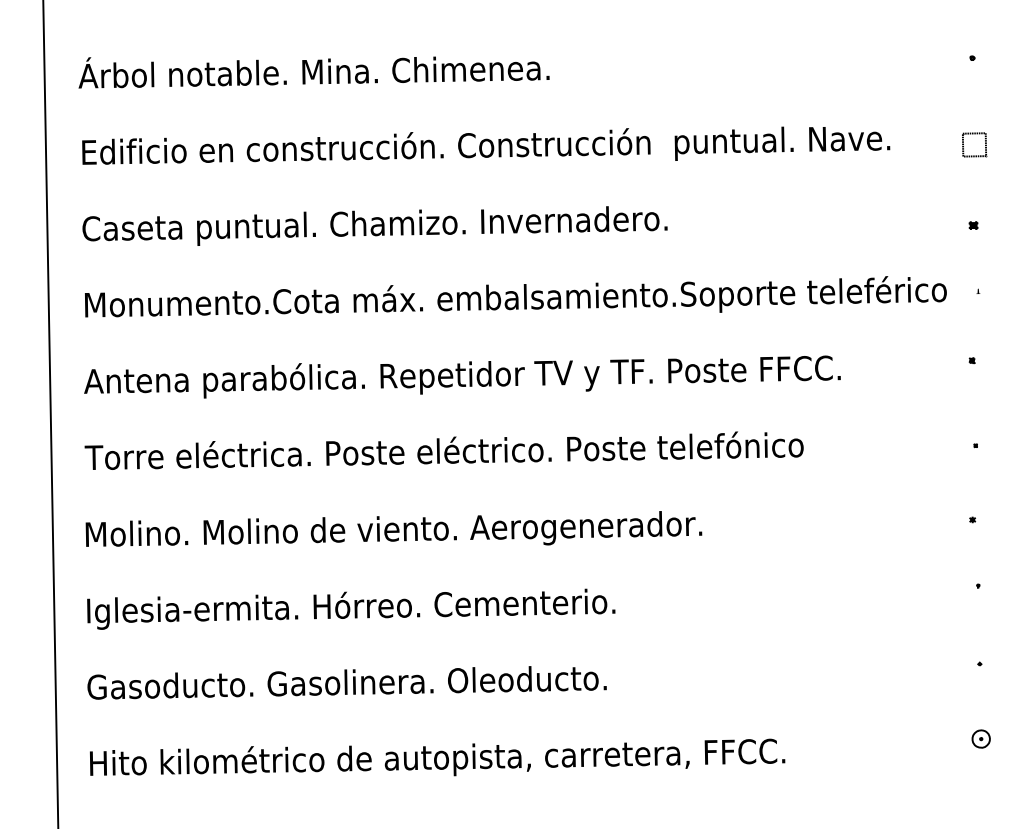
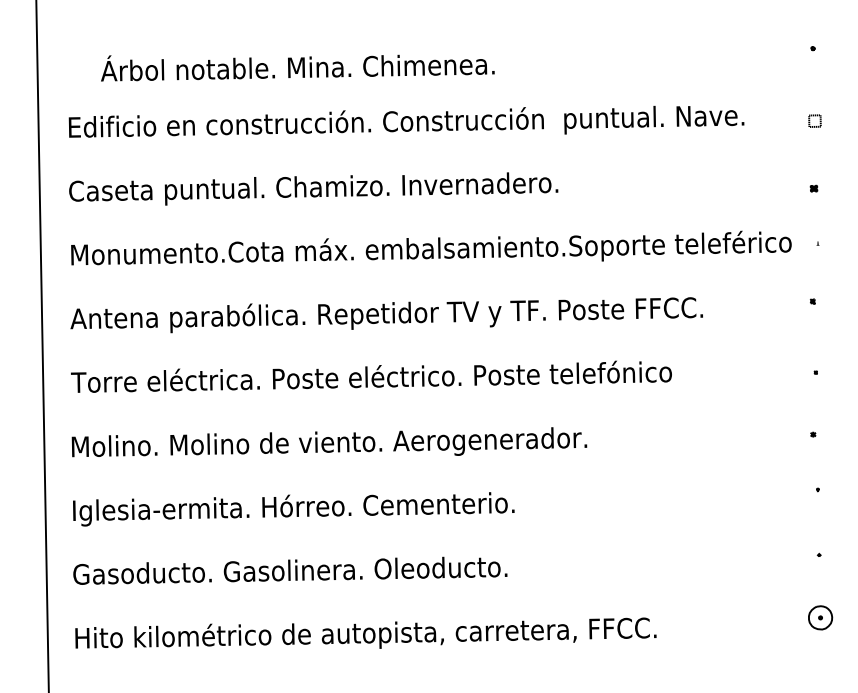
text: (313, 72) -> (297, 68), moved
part: (974, 144) -> (814, 120), size x0.6
part: (980, 738) -> (819, 617), size x1.6

